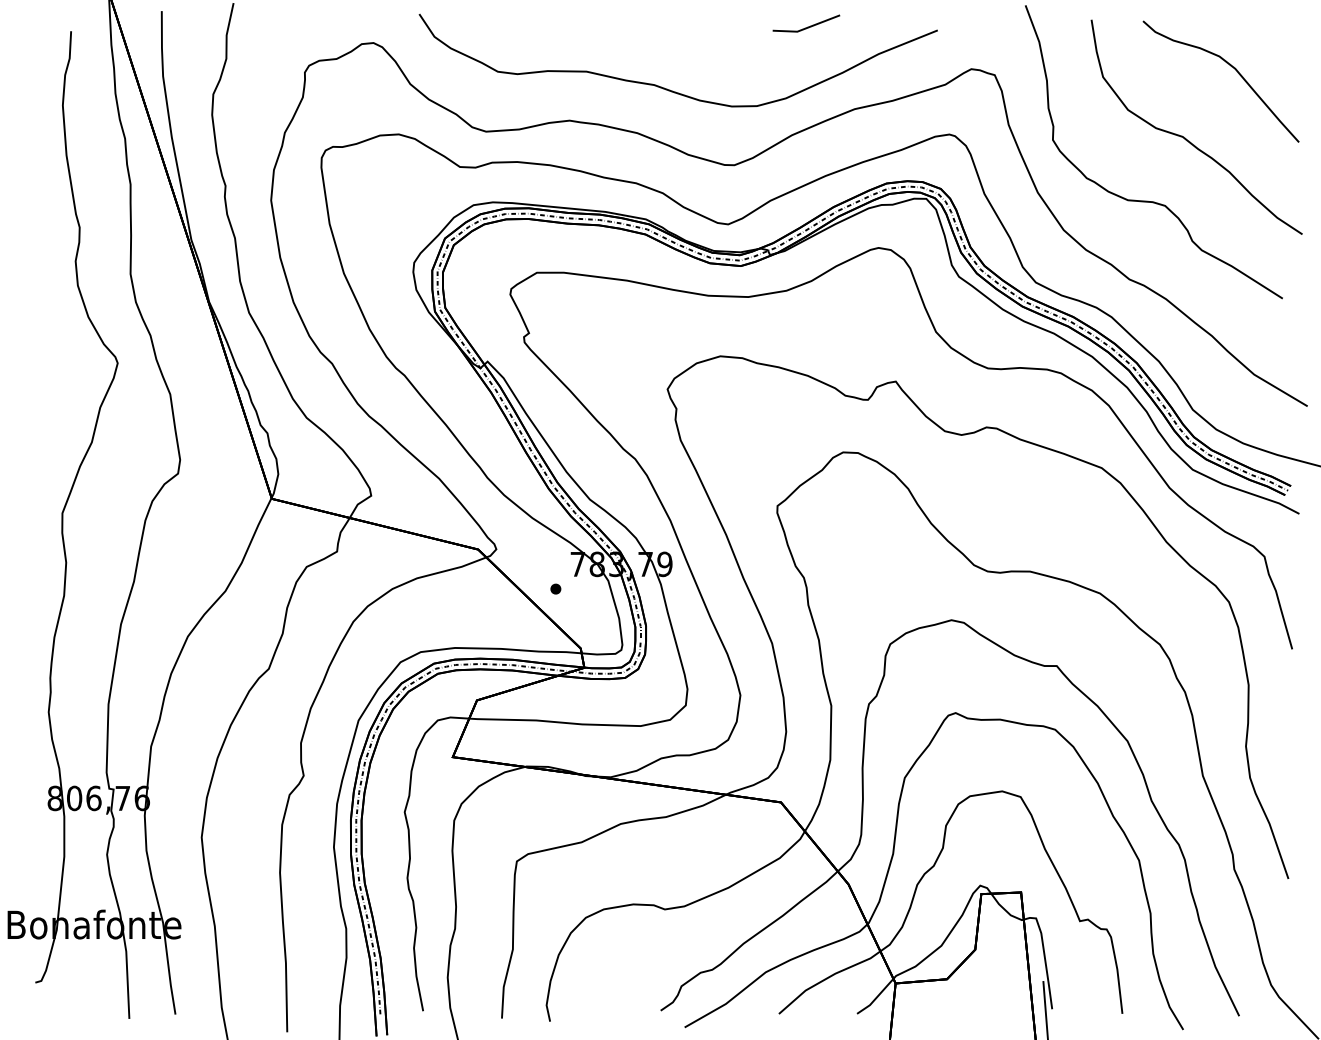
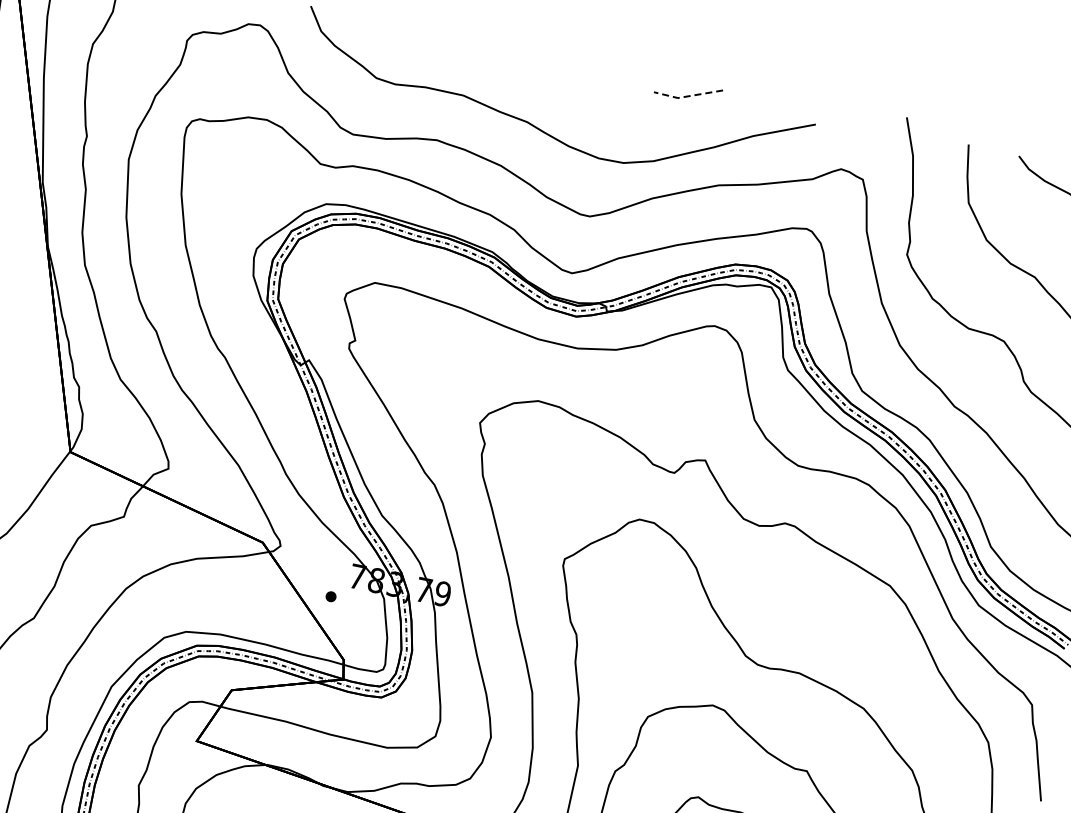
line: (806, 28) -> (687, 96), solid -> dashed

